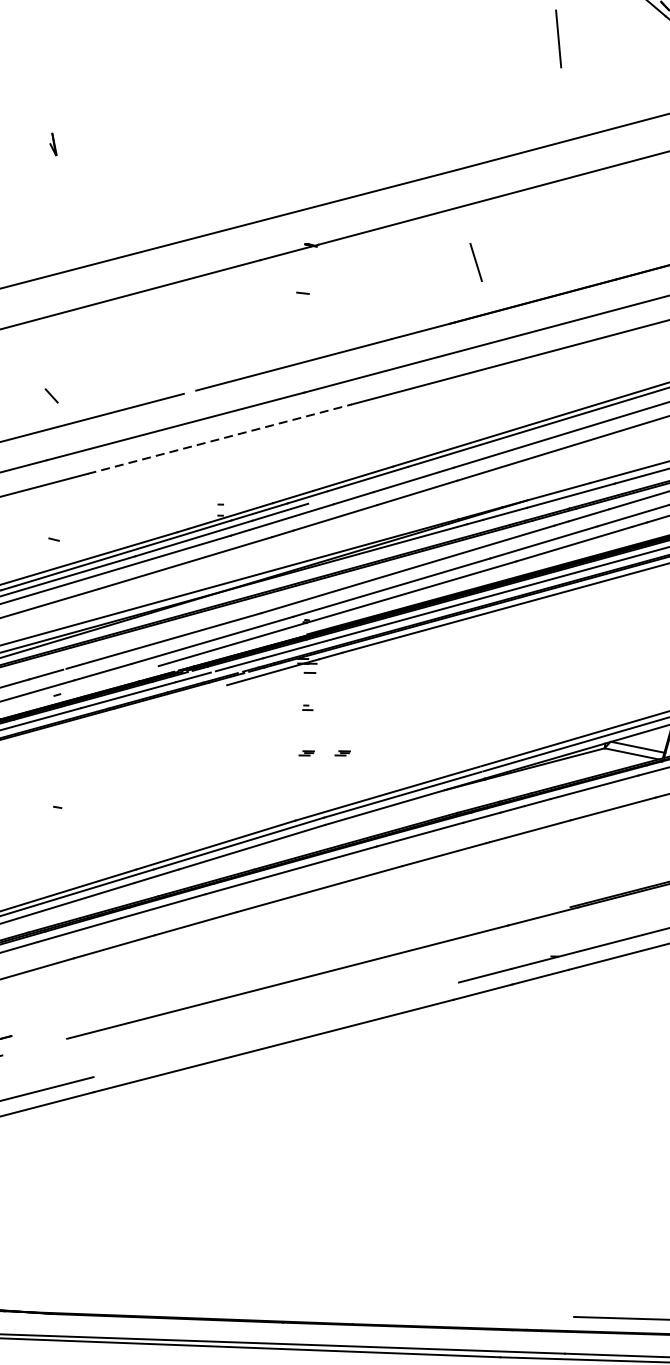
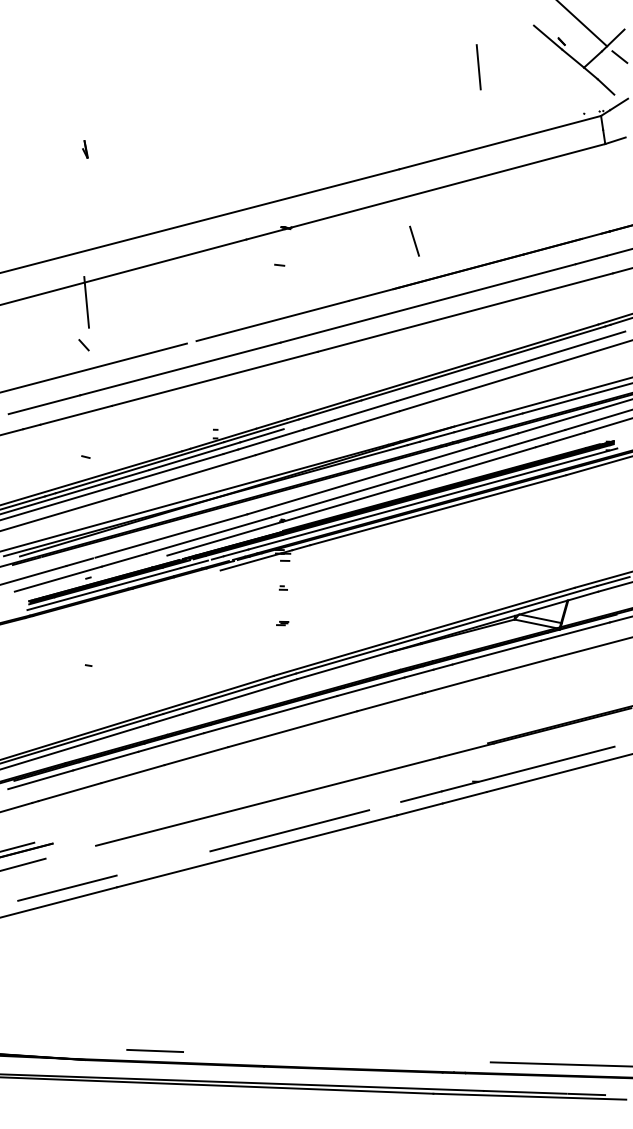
line: (54, 341) -> (86, 302), added
line: (220, 438) -> (215, 378), dashed -> solid
part: (342, 753) -> (310, 623), removed
line: (315, 1019) -> (289, 830), added
line: (143, 1301) -> (155, 1050), added

